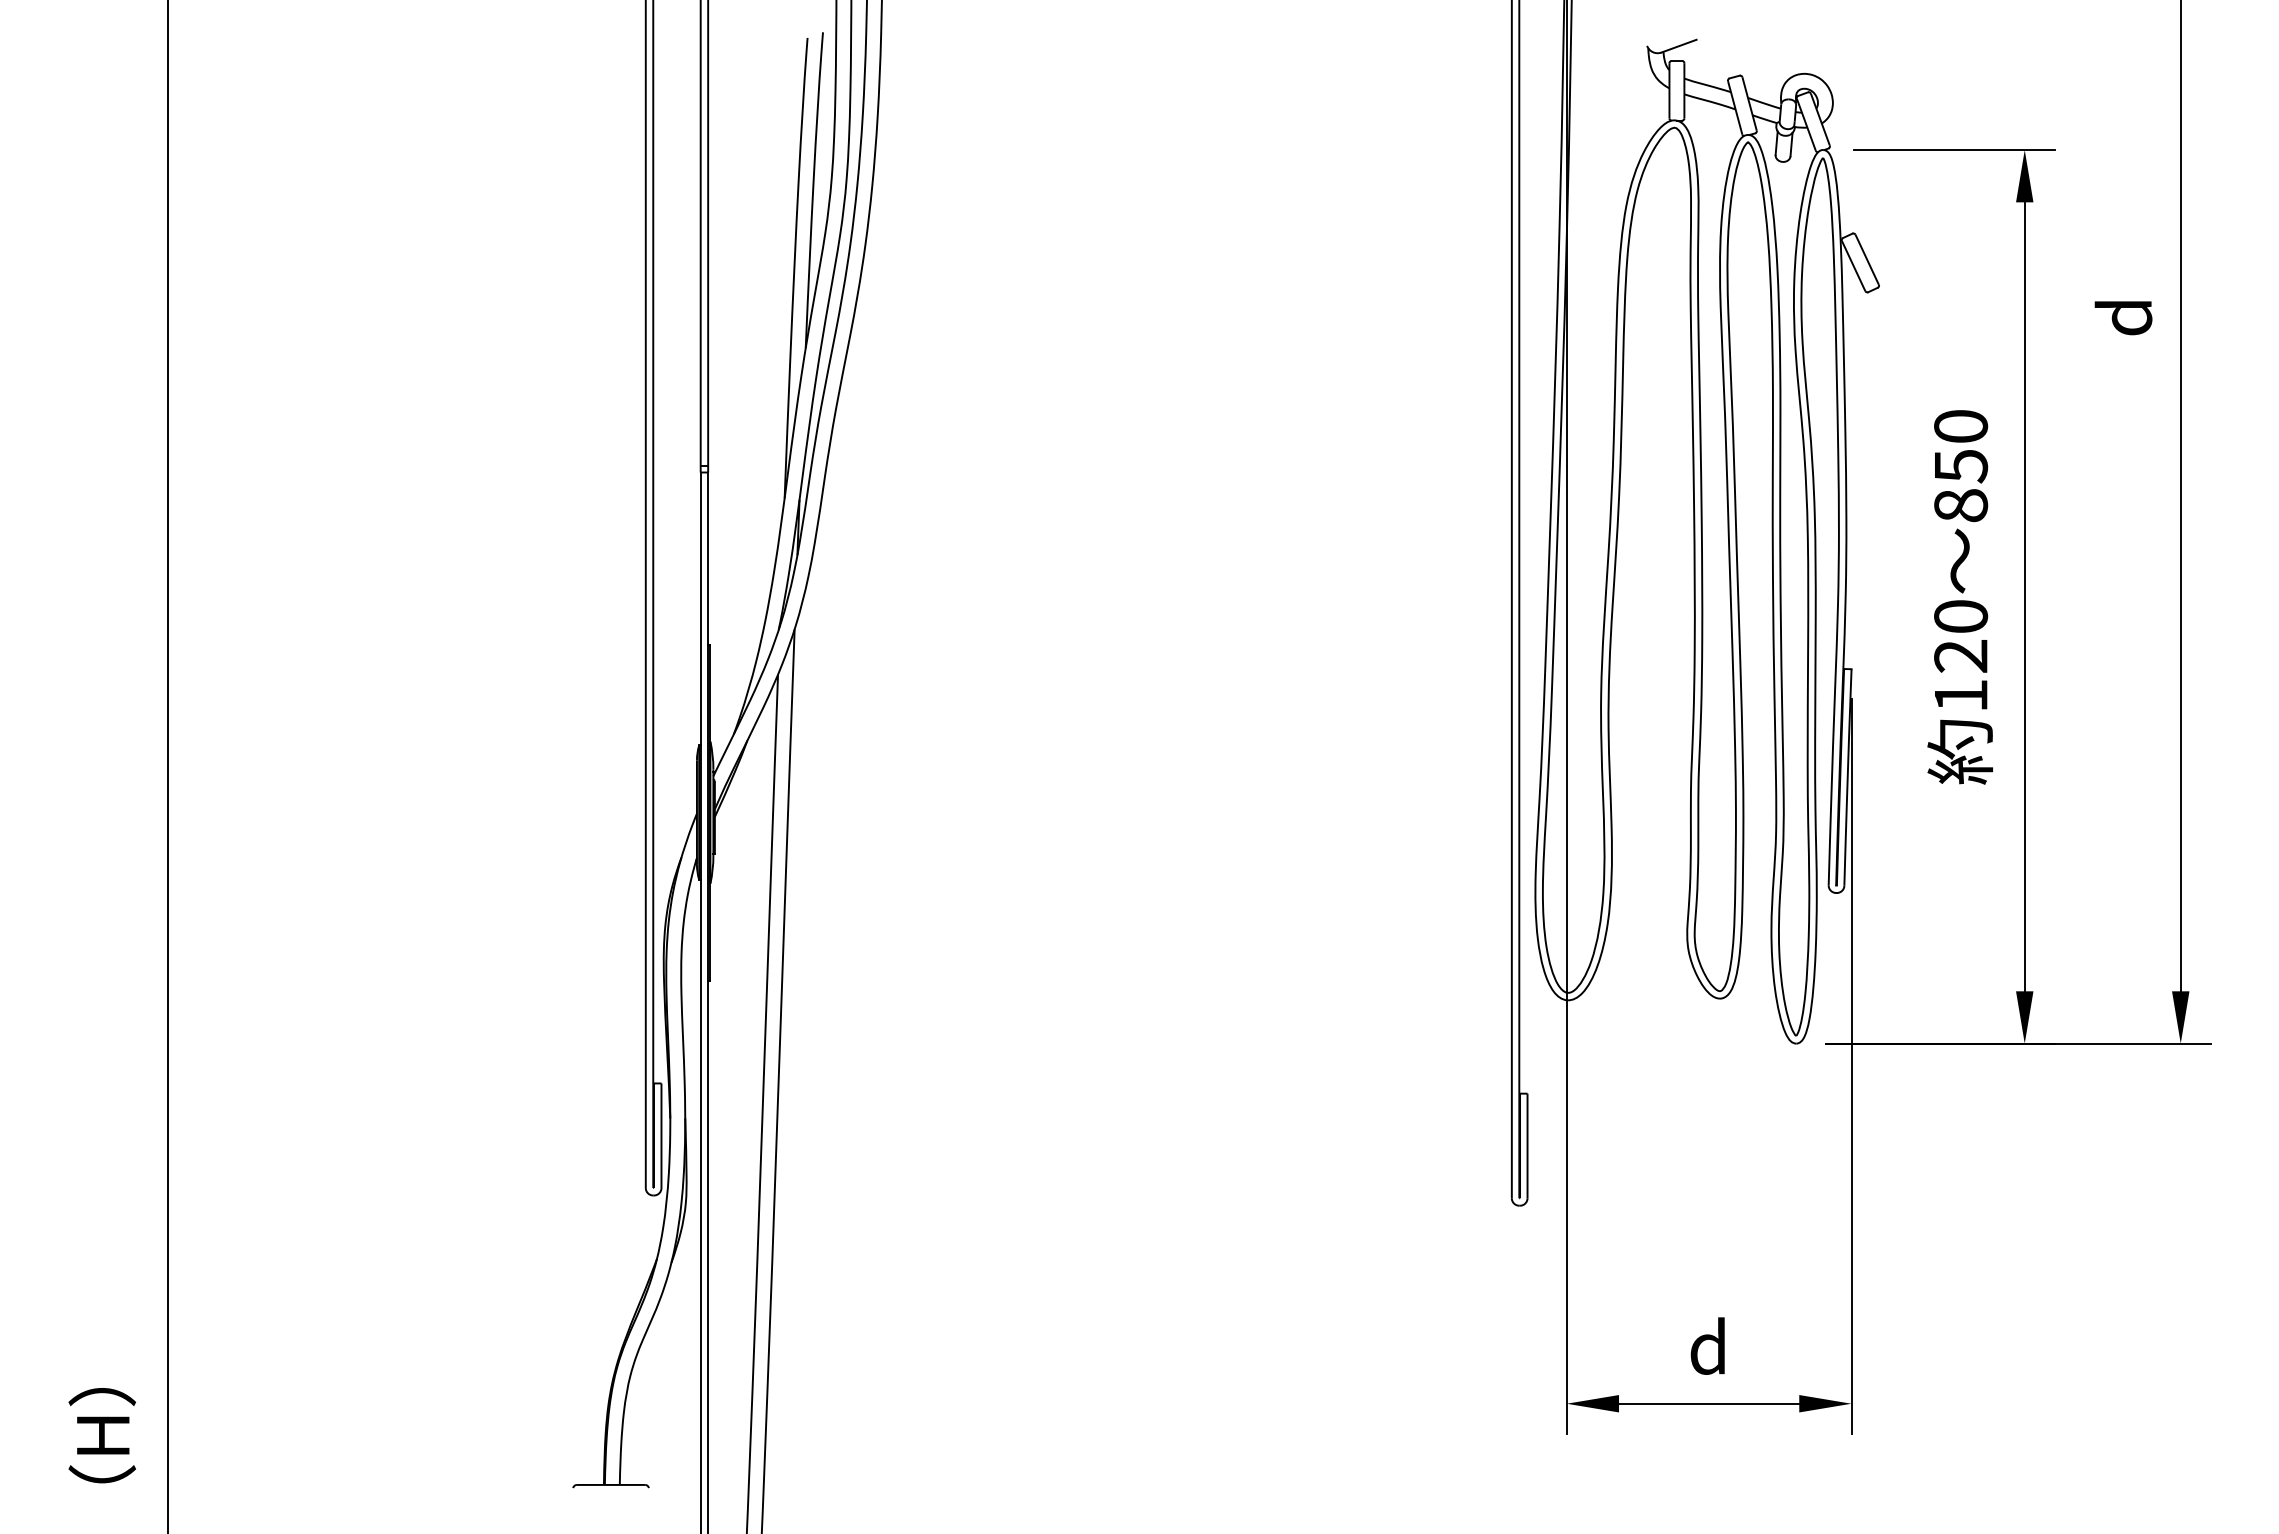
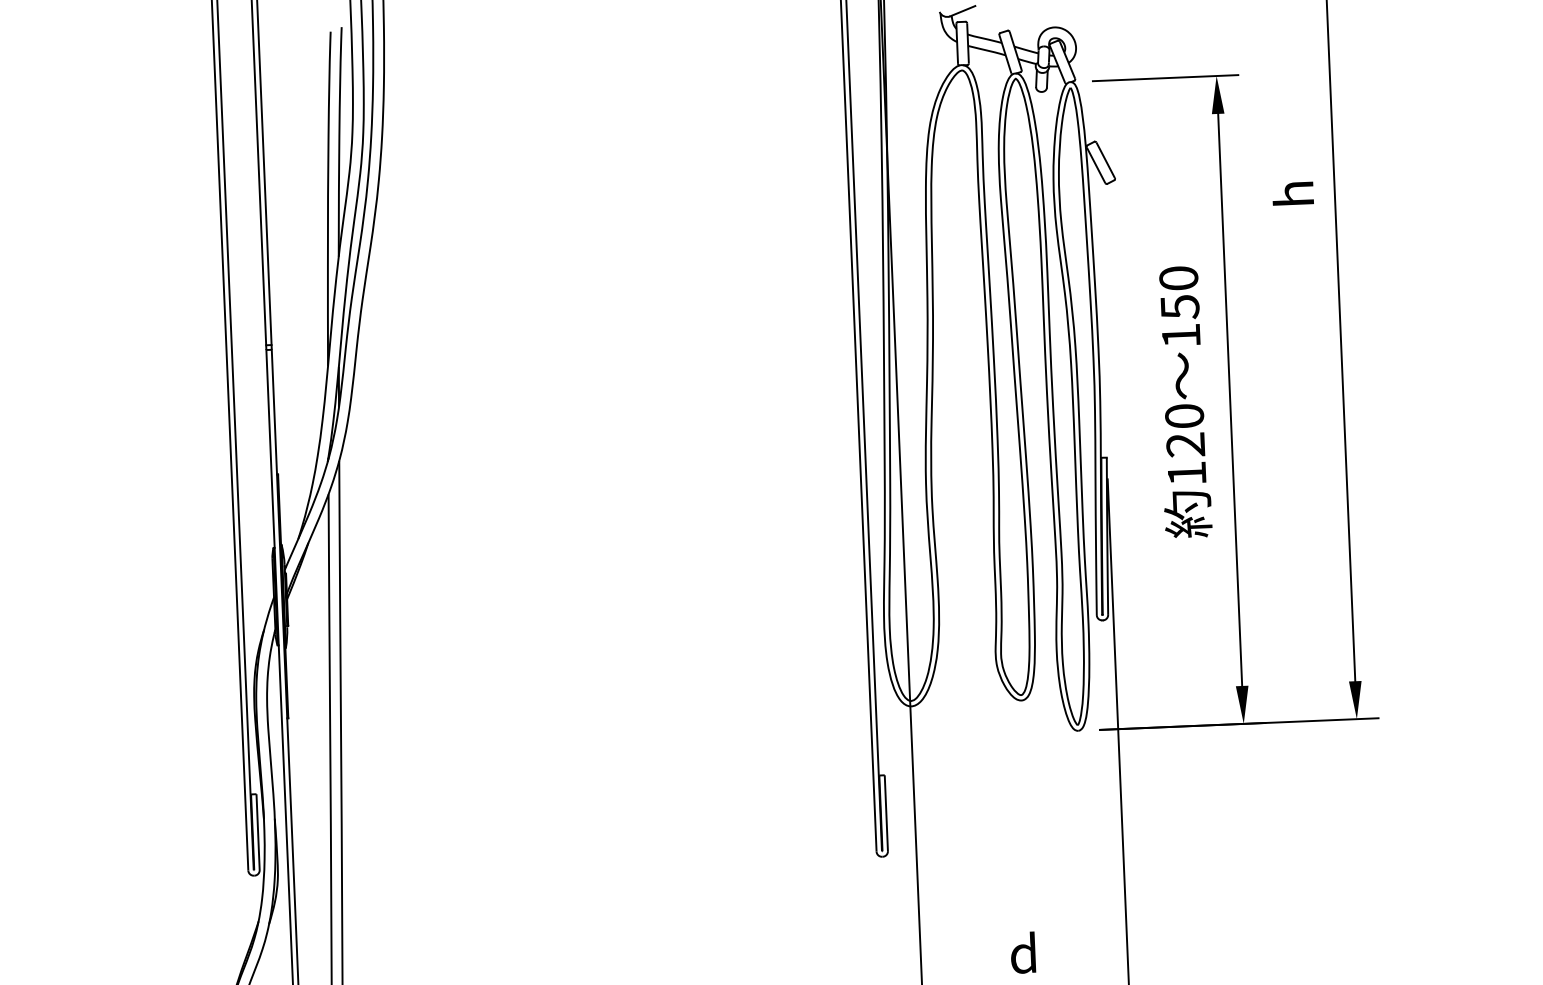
text: (2123, 318) -> (1293, 195), d -> h
text: (1961, 505) -> (1181, 335), 850 -> 150

